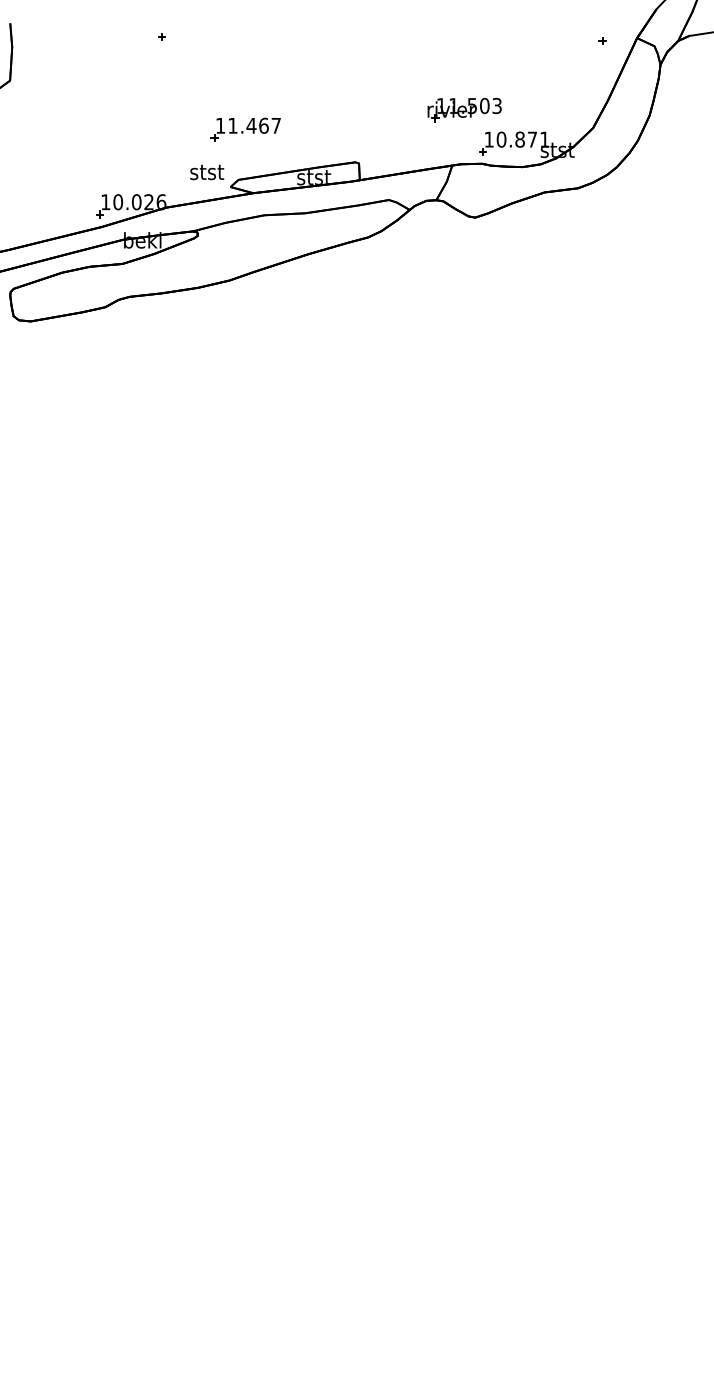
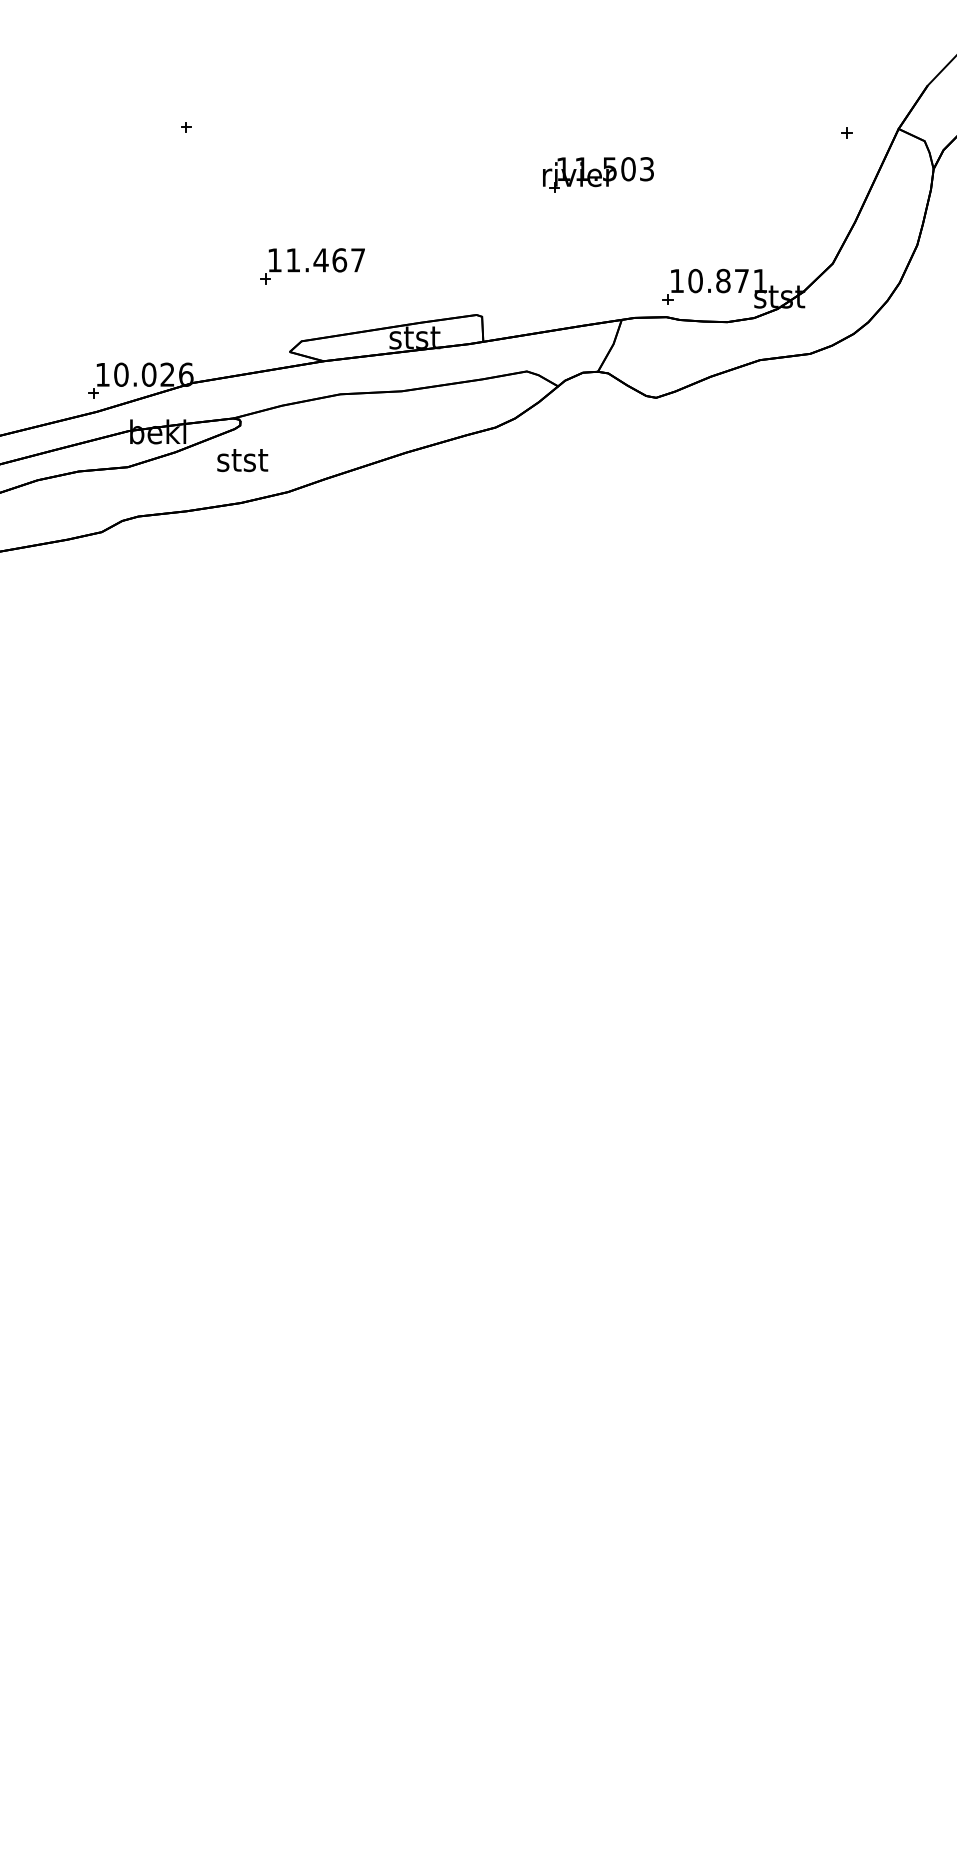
part: (464, 109) -> (598, 174), moved
text: (207, 172) -> (243, 460), moved

